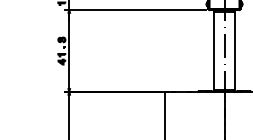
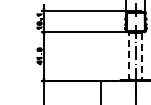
line: (213, 51) -> (129, 56), solid -> dashed
line: (235, 51) -> (142, 56), solid -> dashed

